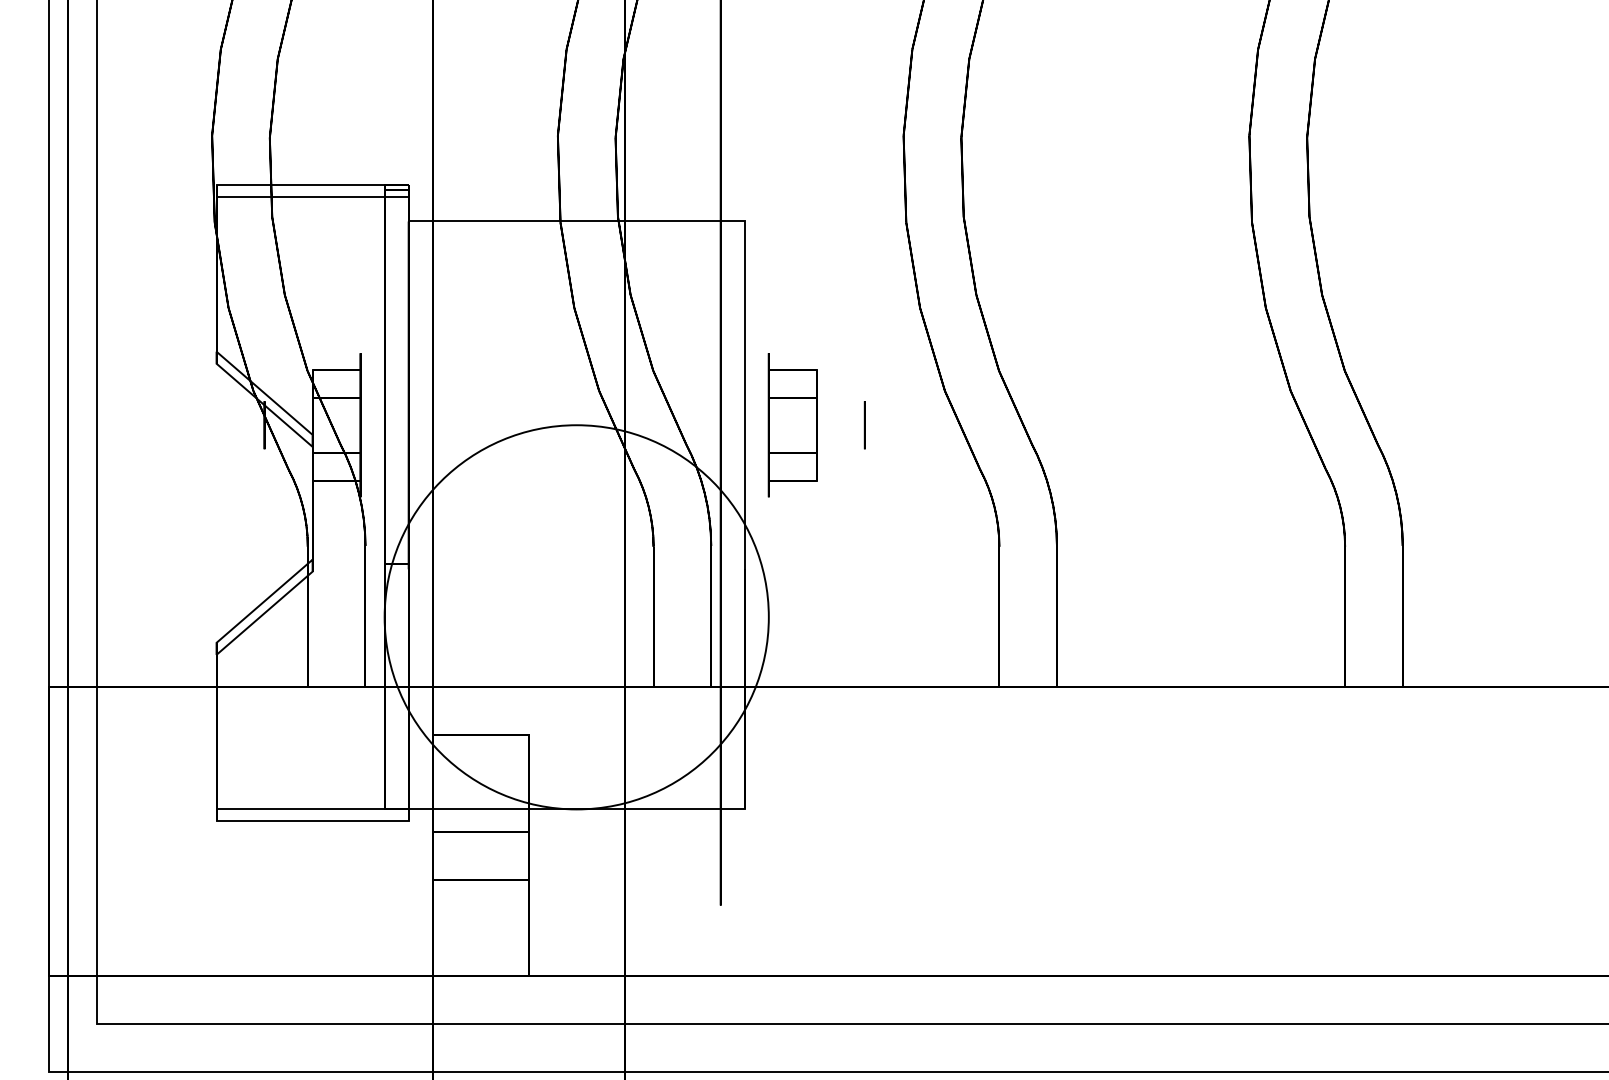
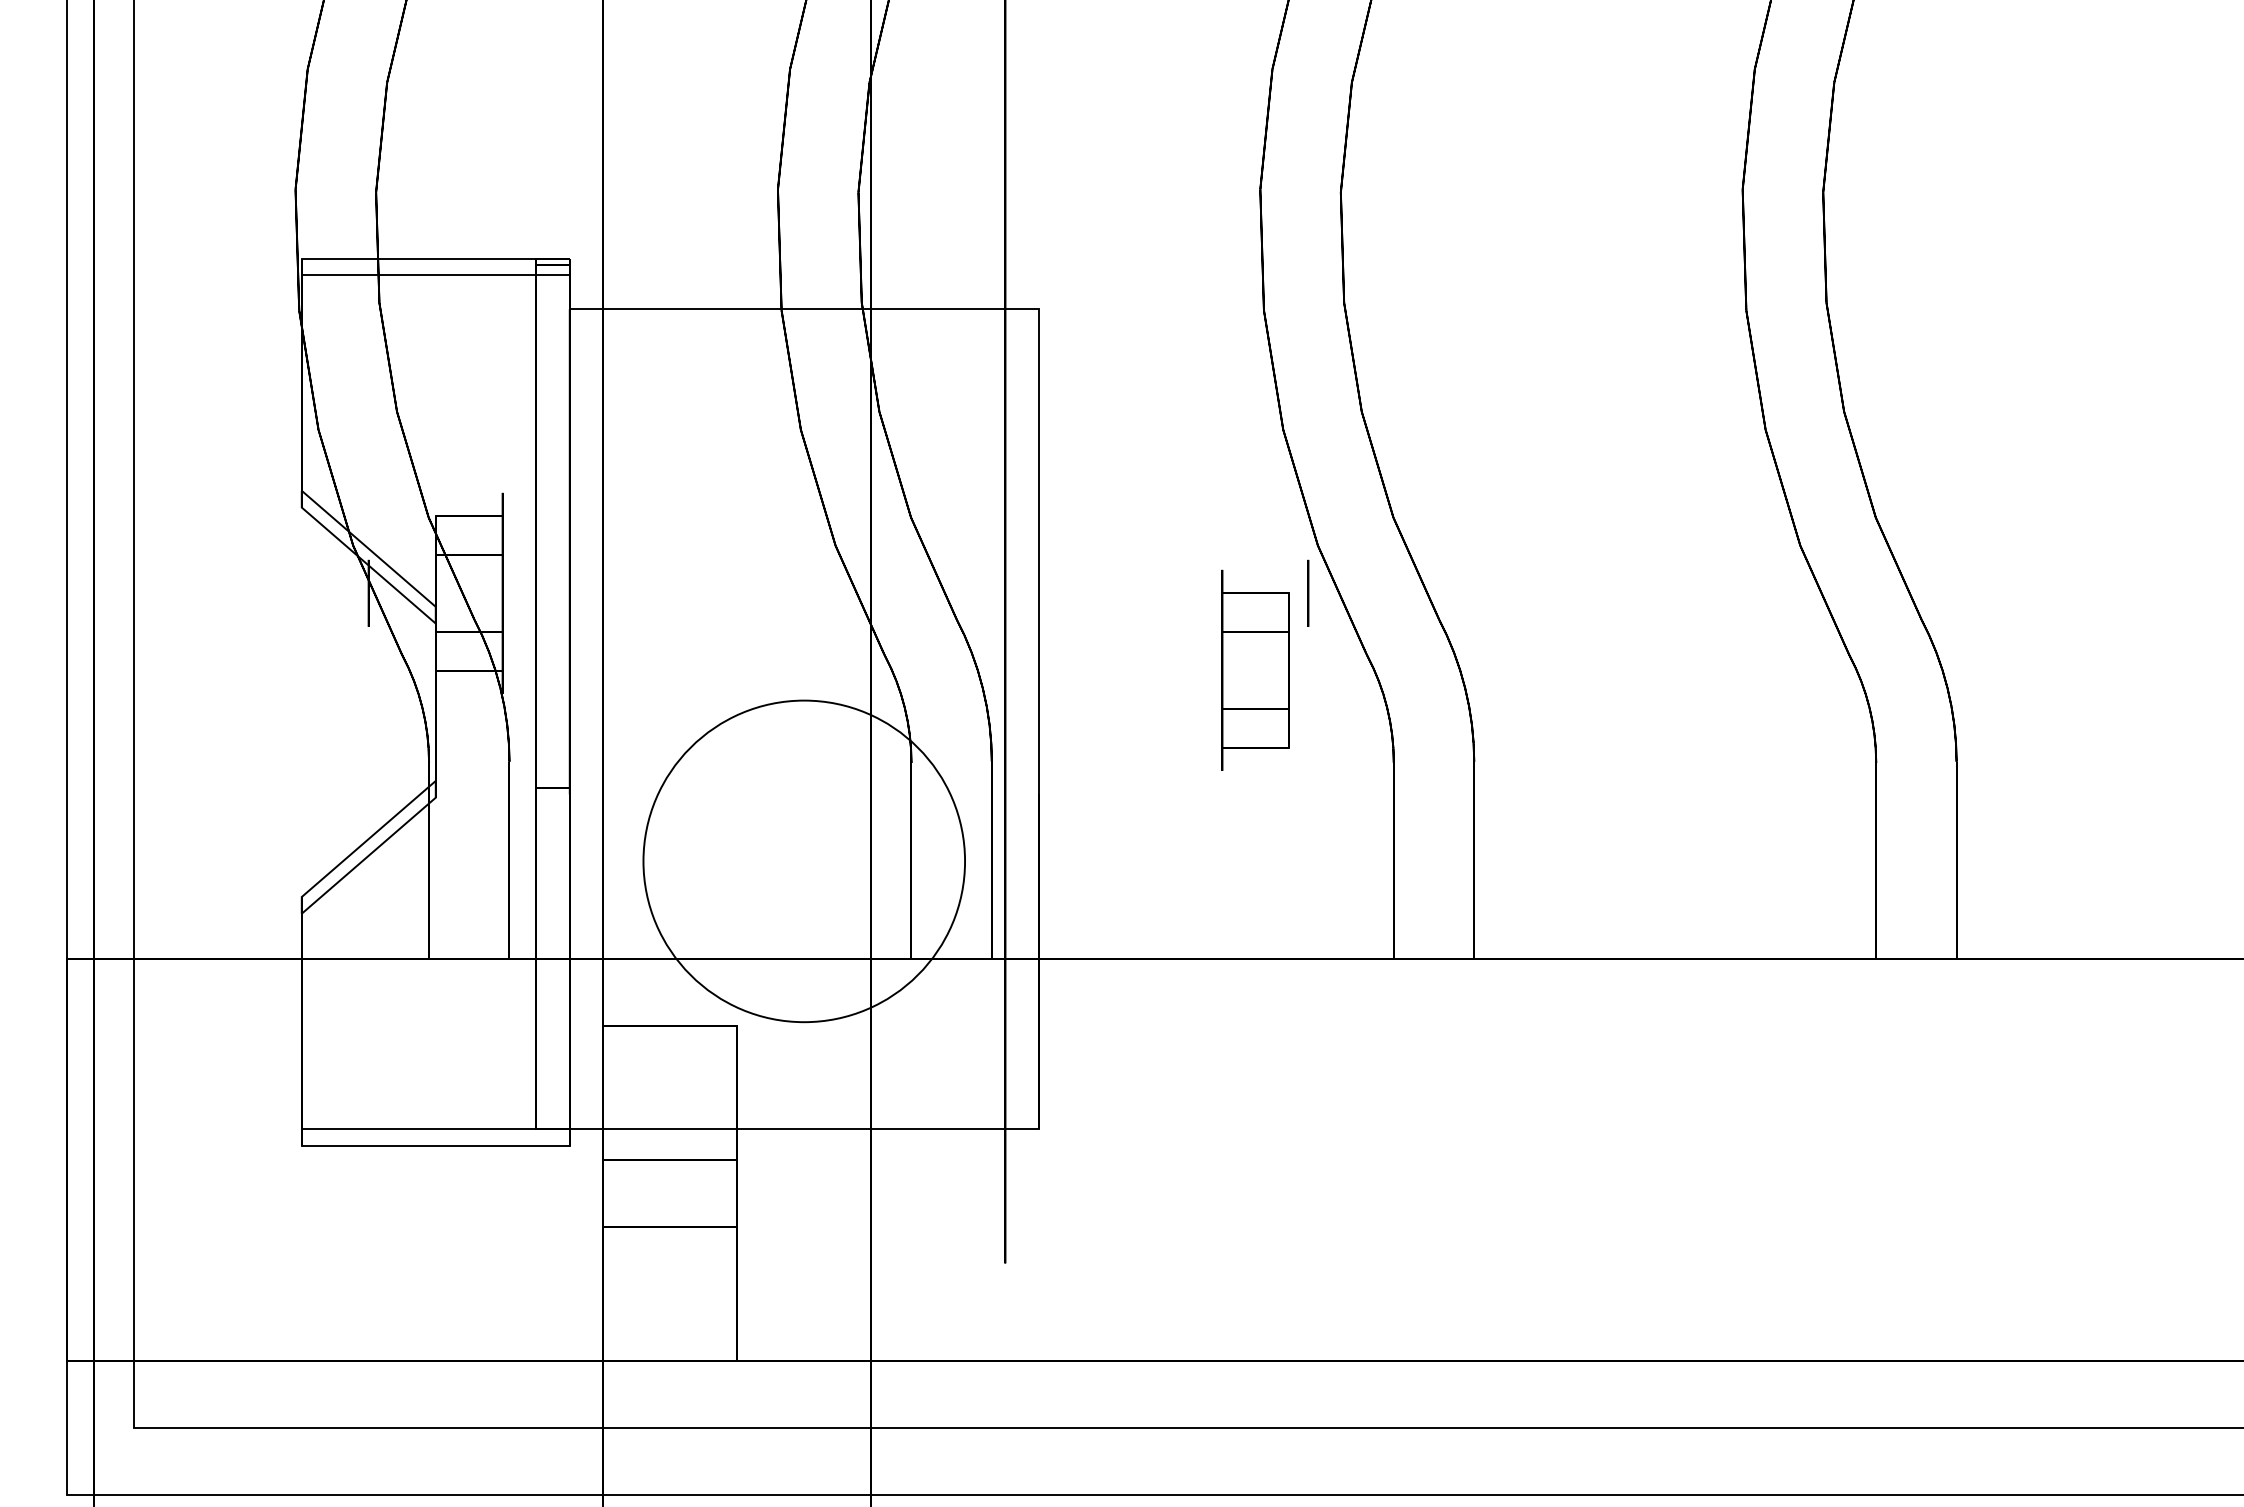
part: (792, 424) -> (1255, 669), moved
circle: (865, 424) -> (1308, 592), moved
circle: (576, 617) -> (804, 861), size x0.6

